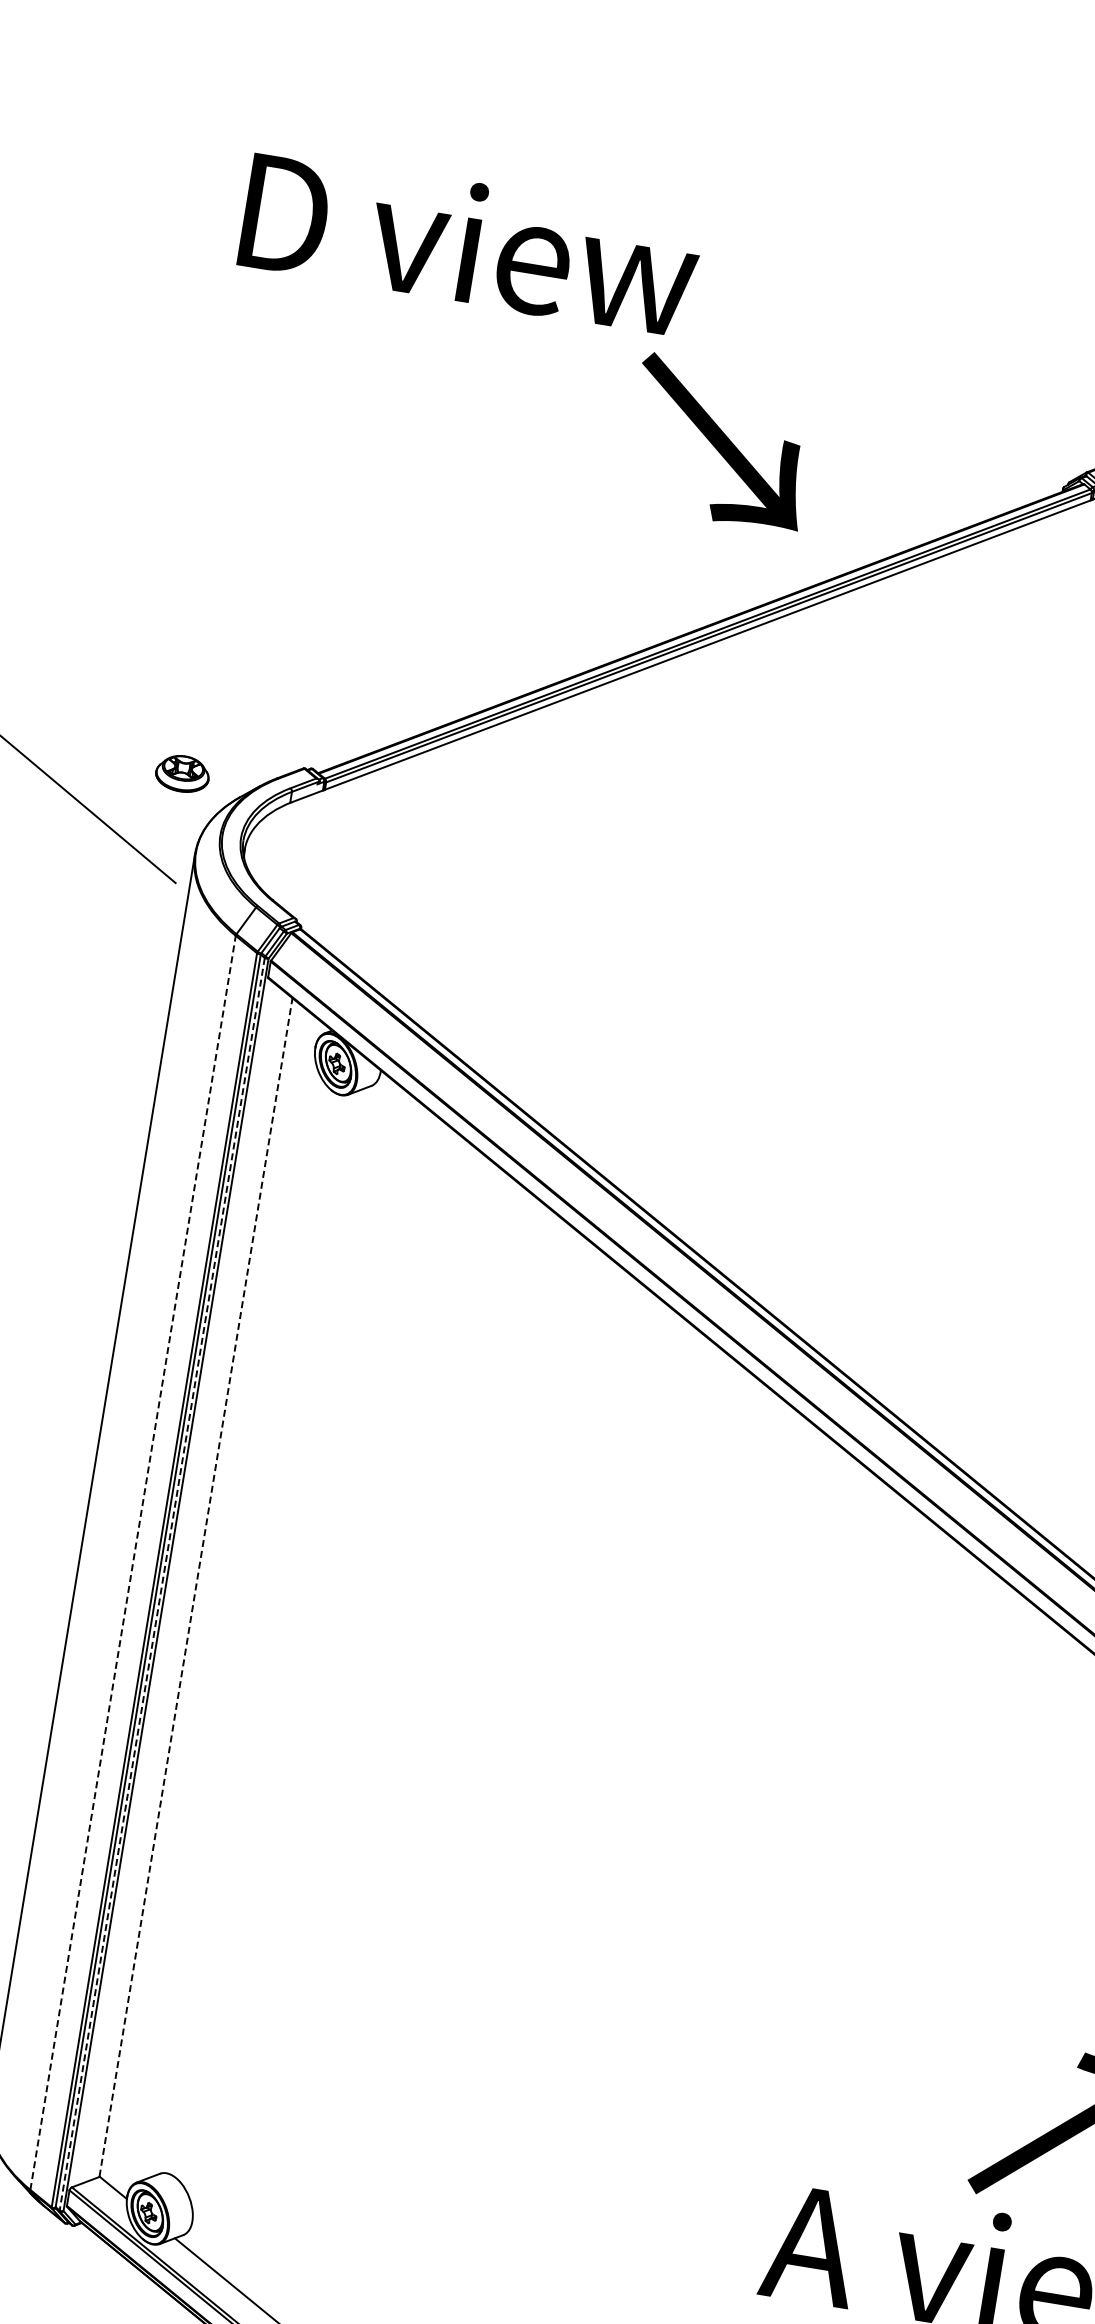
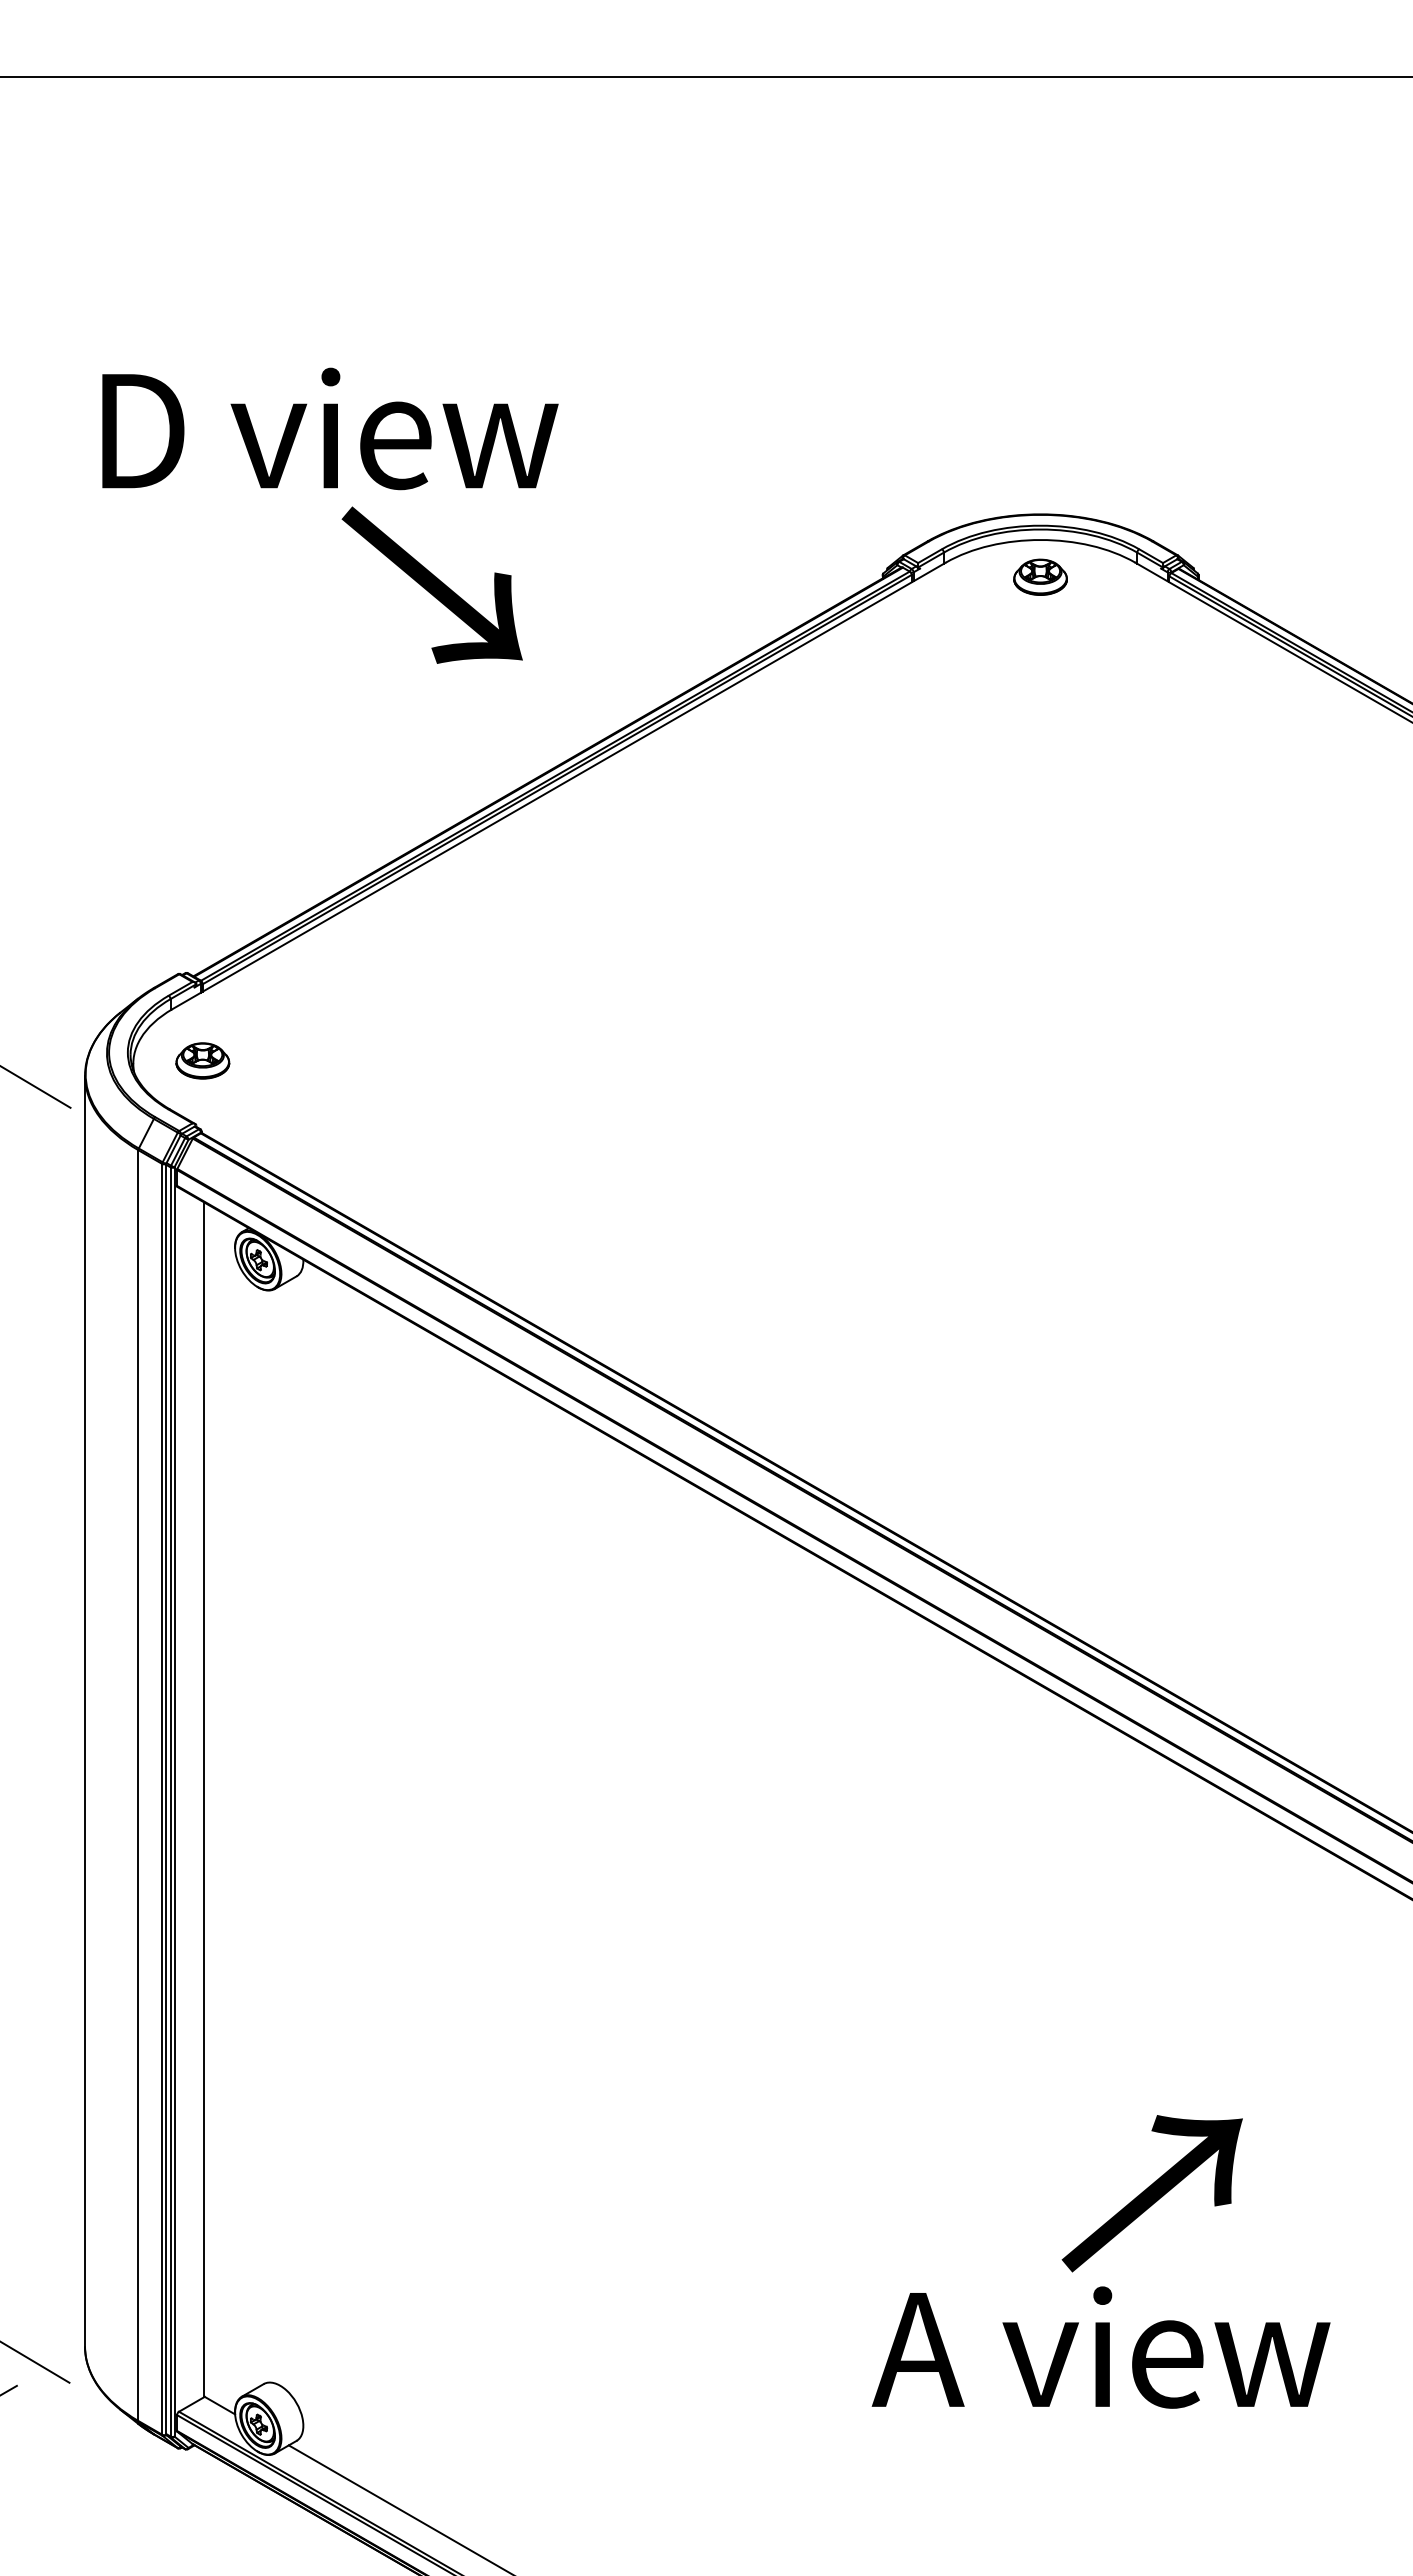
text: (470, 243) -> (330, 428), moved
text: (720, 441) -> (431, 584), moved
part: (182, 773) -> (202, 1060), moved
line: (133, 1562) -> (138, 1785), dashed -> solid
line: (162, 1583) -> (170, 1801), dashed -> solid
line: (196, 1587) -> (204, 1799), dashed -> solid

